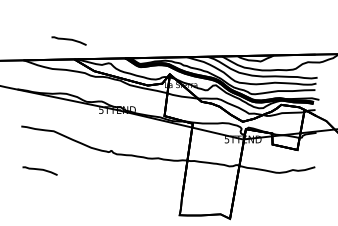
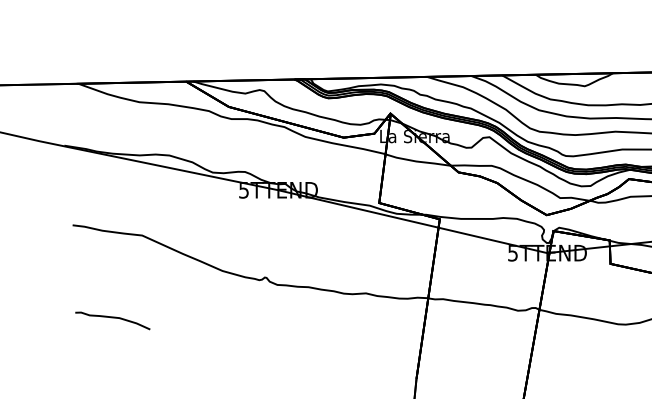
curve: (68, 40) -> (173, 41), removed

